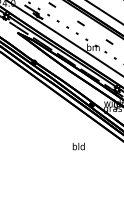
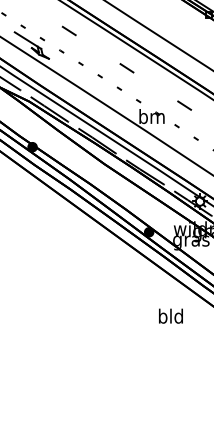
text: (78, 146) -> (170, 316), moved

